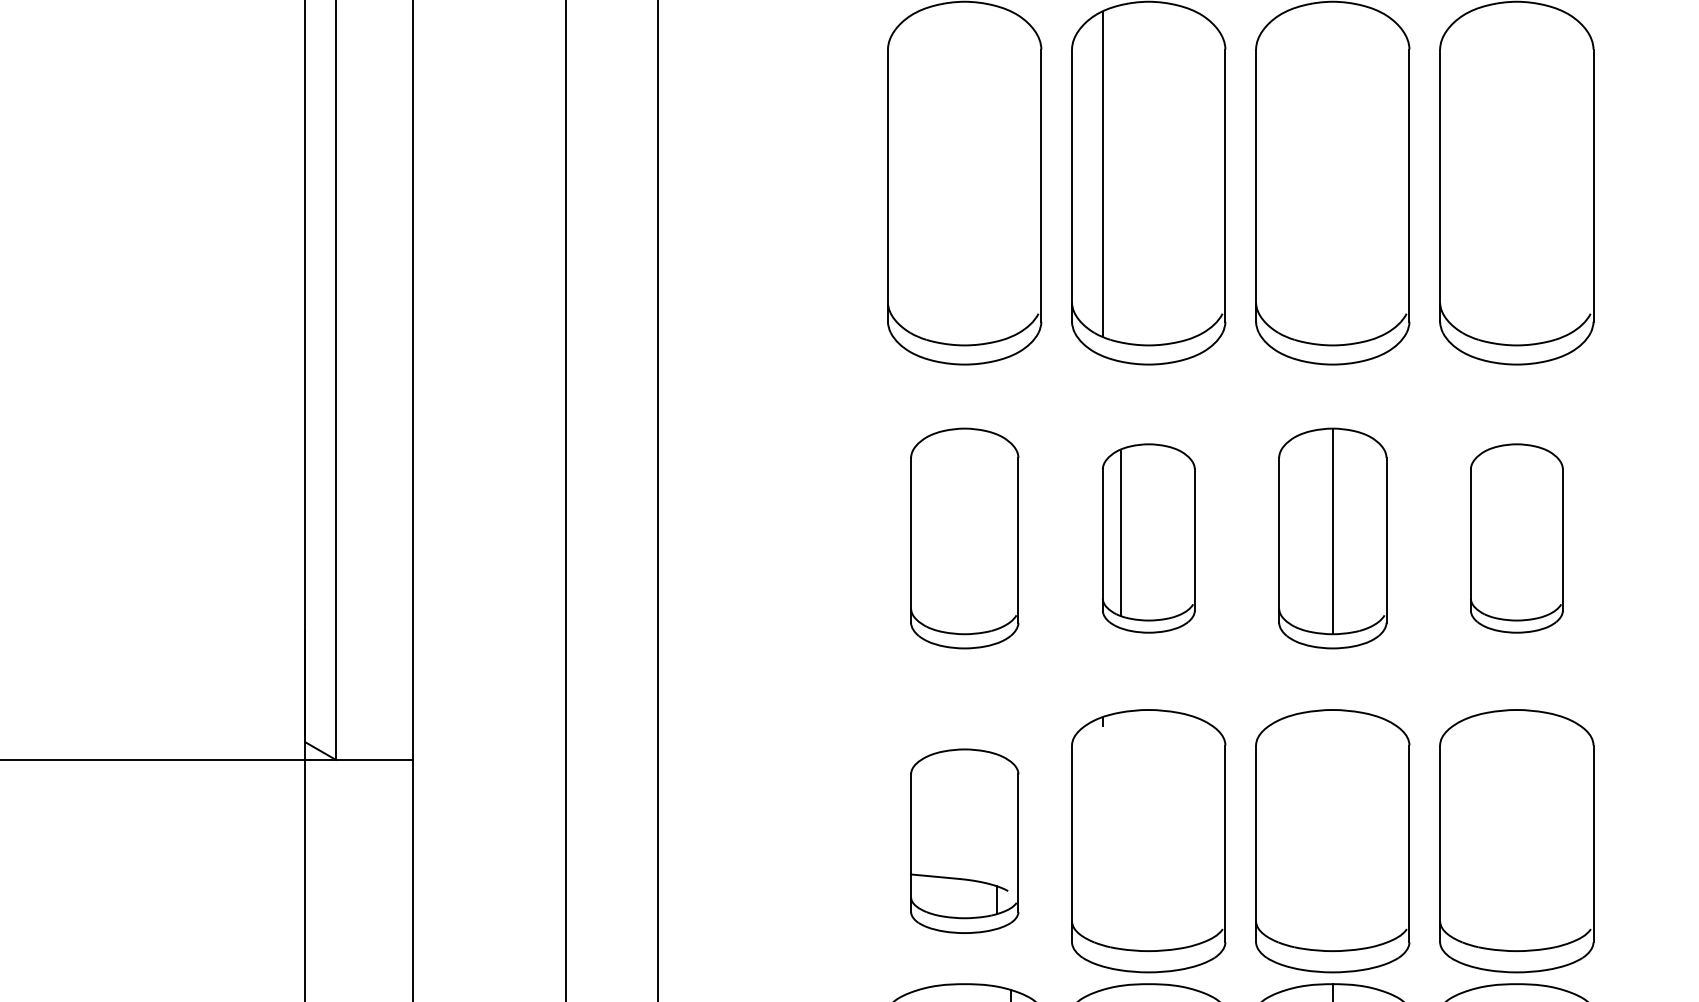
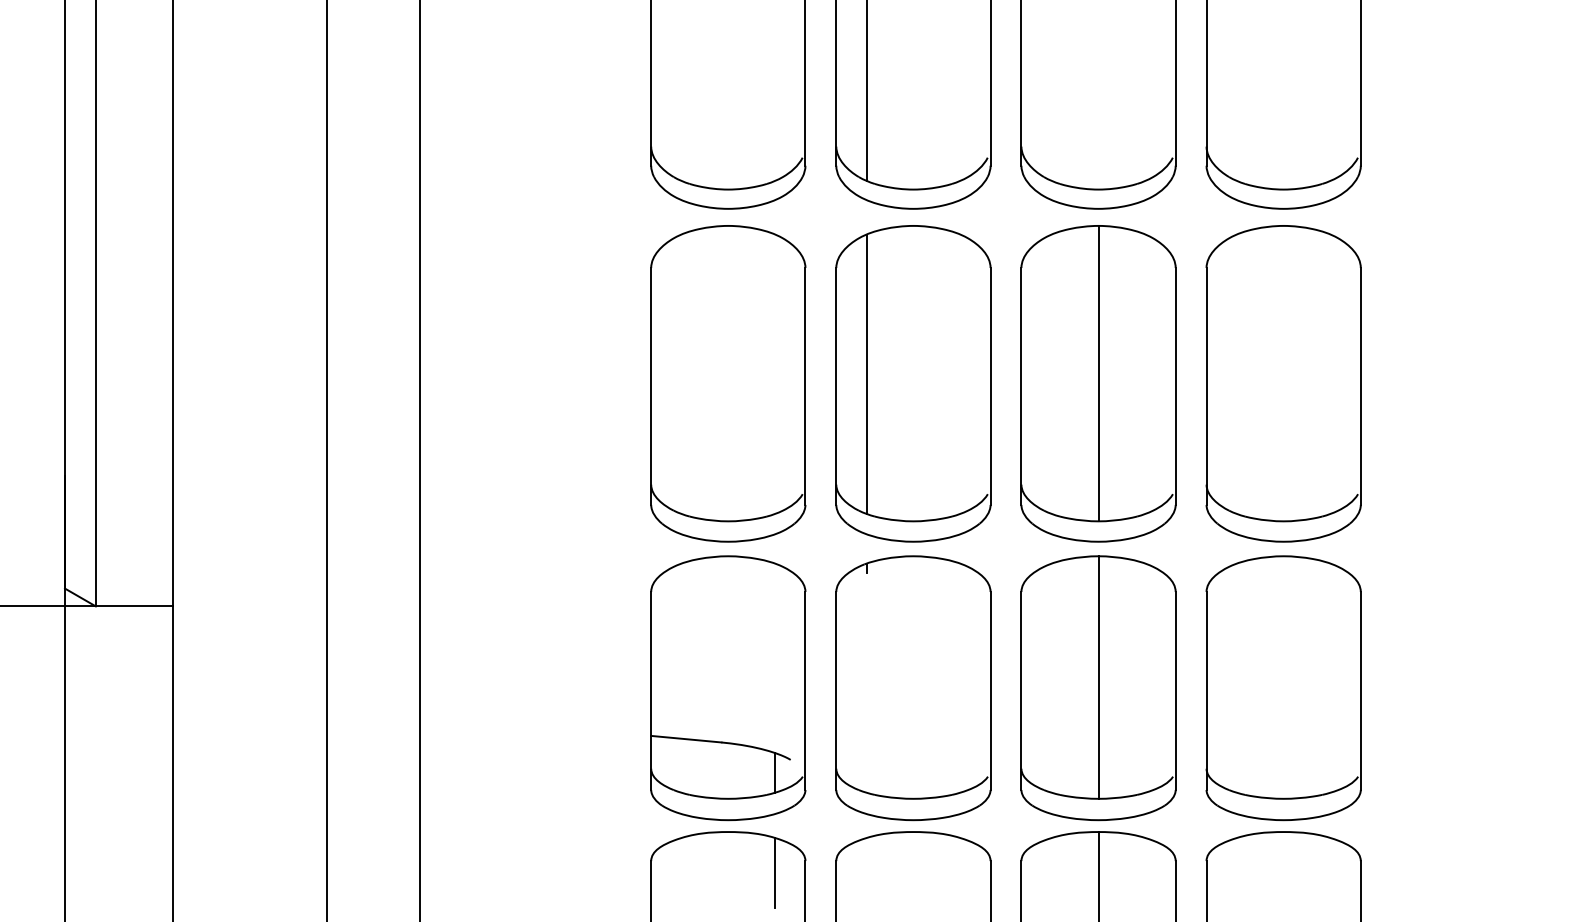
part: (964, 538) -> (728, 383), size x1.43
part: (1148, 538) -> (913, 383), size x1.67
part: (1332, 538) -> (1098, 383), size x1.43
part: (1516, 538) -> (1283, 383), size x1.67
line: (1332, 830) -> (1098, 677), added
part: (964, 841) -> (728, 688), size x1.43

